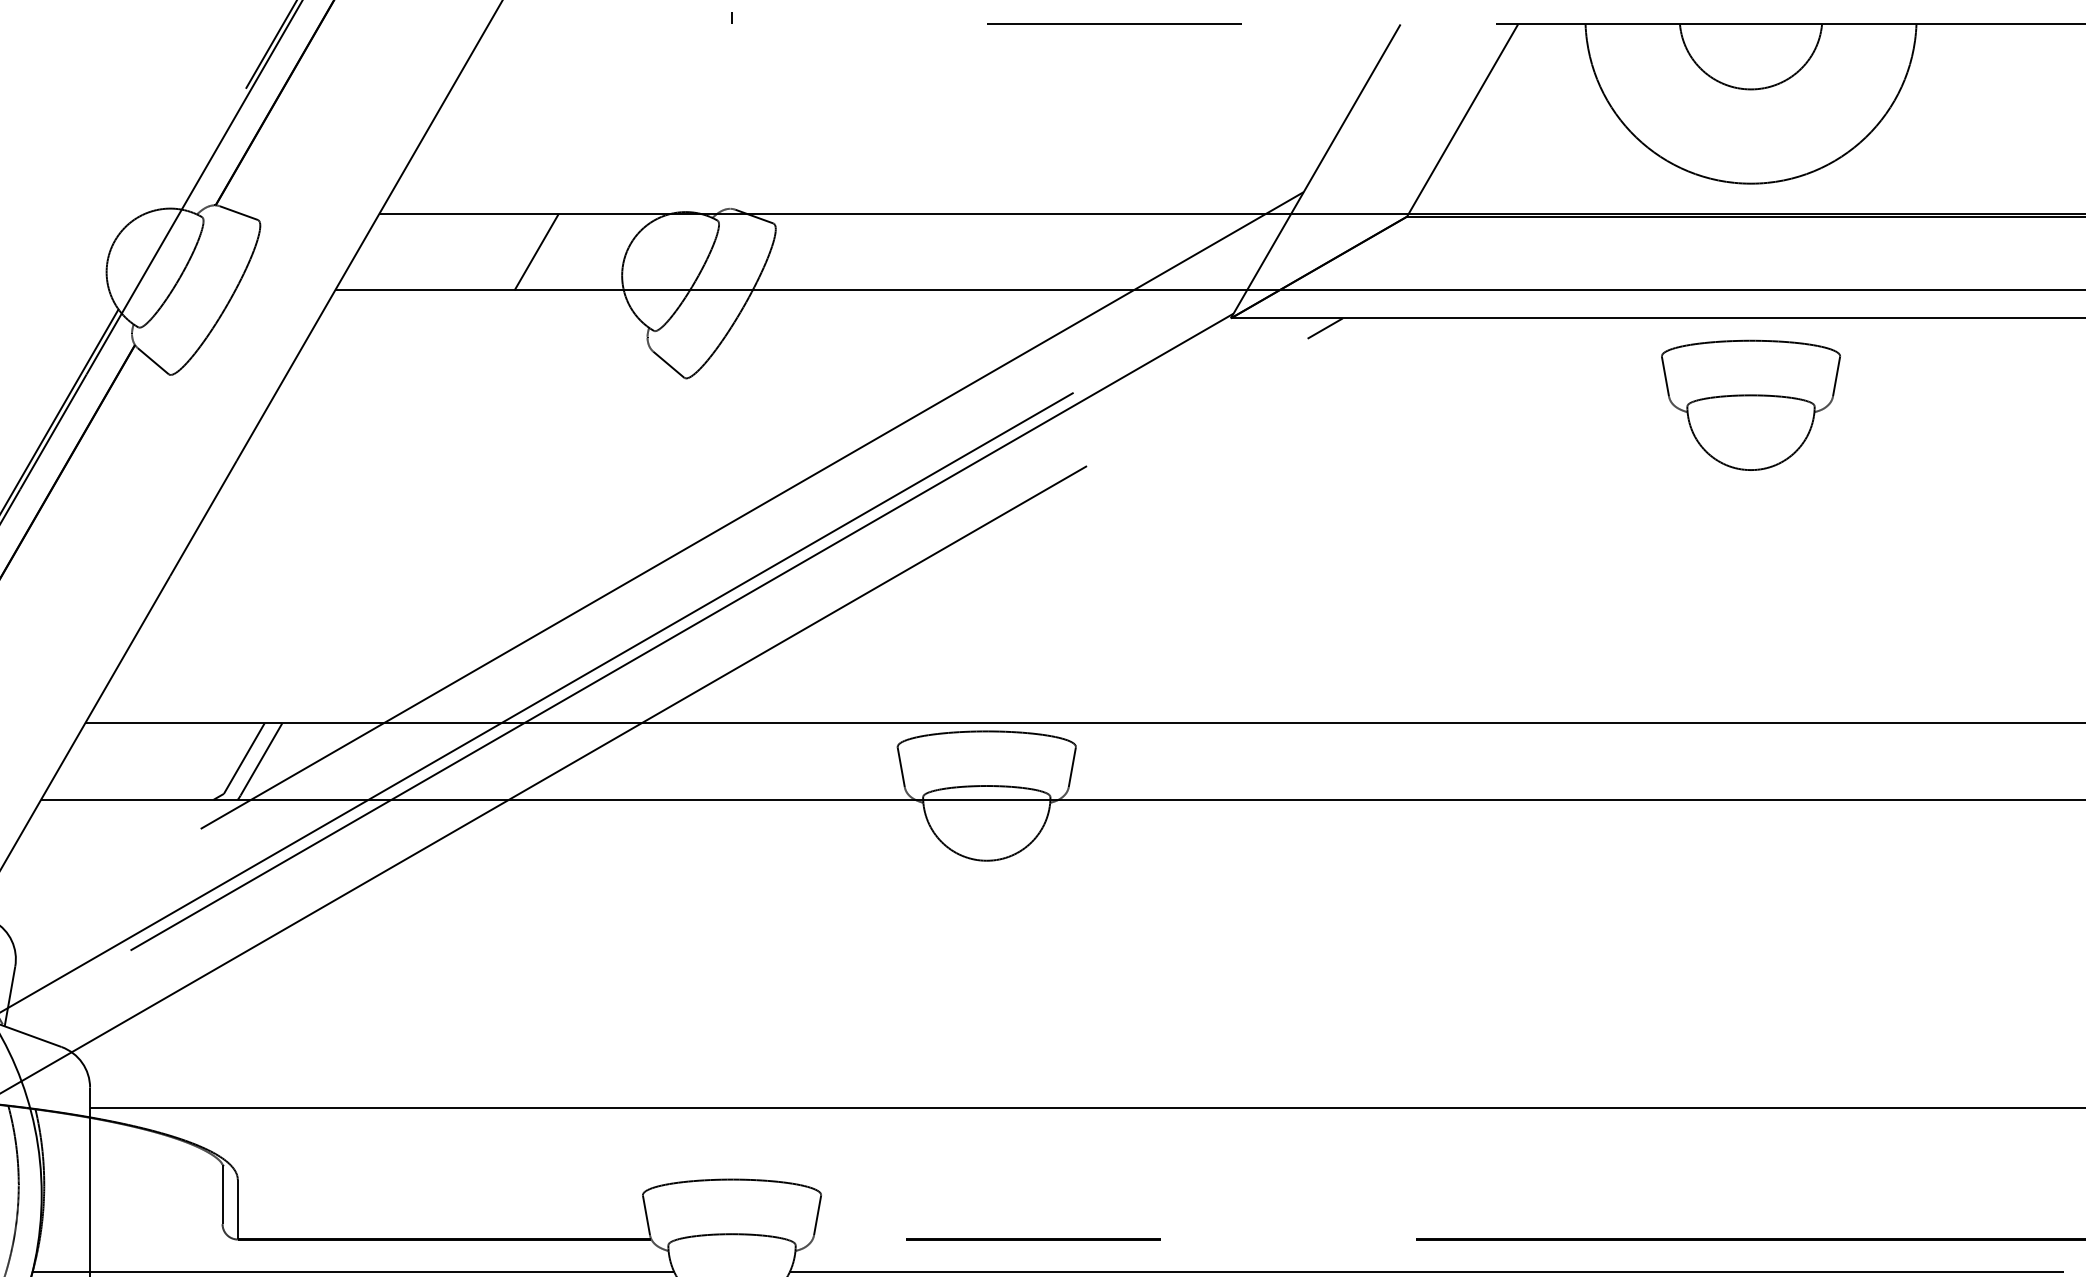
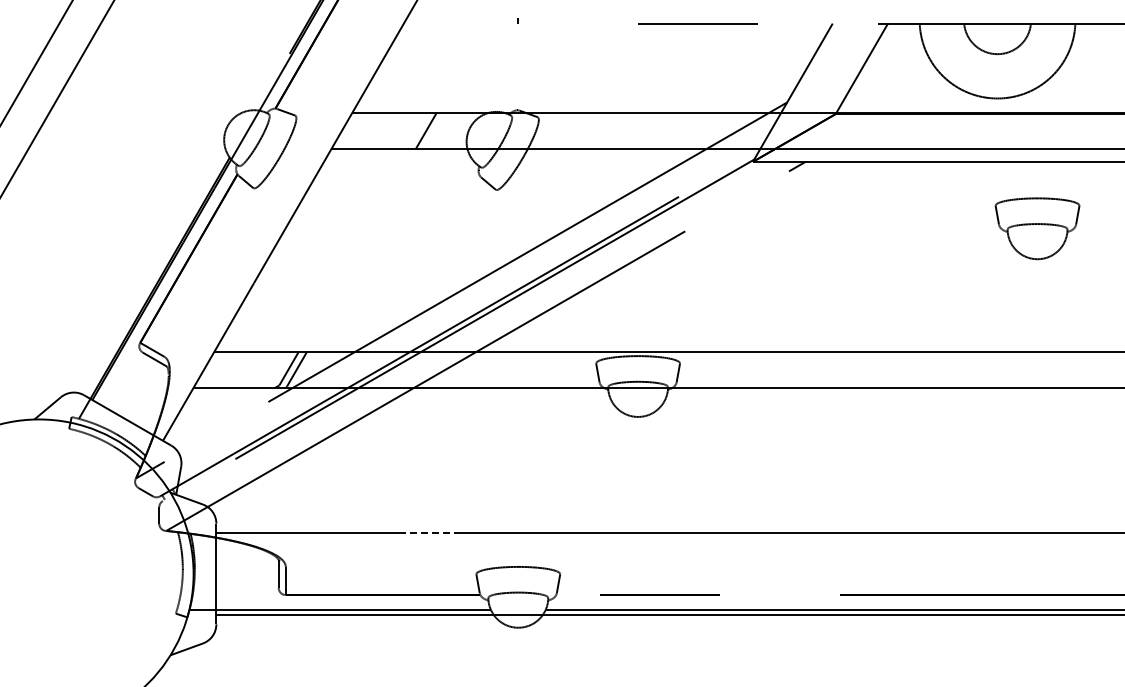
part: (1750, 404) -> (1037, 228), moved
line: (543, 1108) -> (429, 533), solid -> dashed

